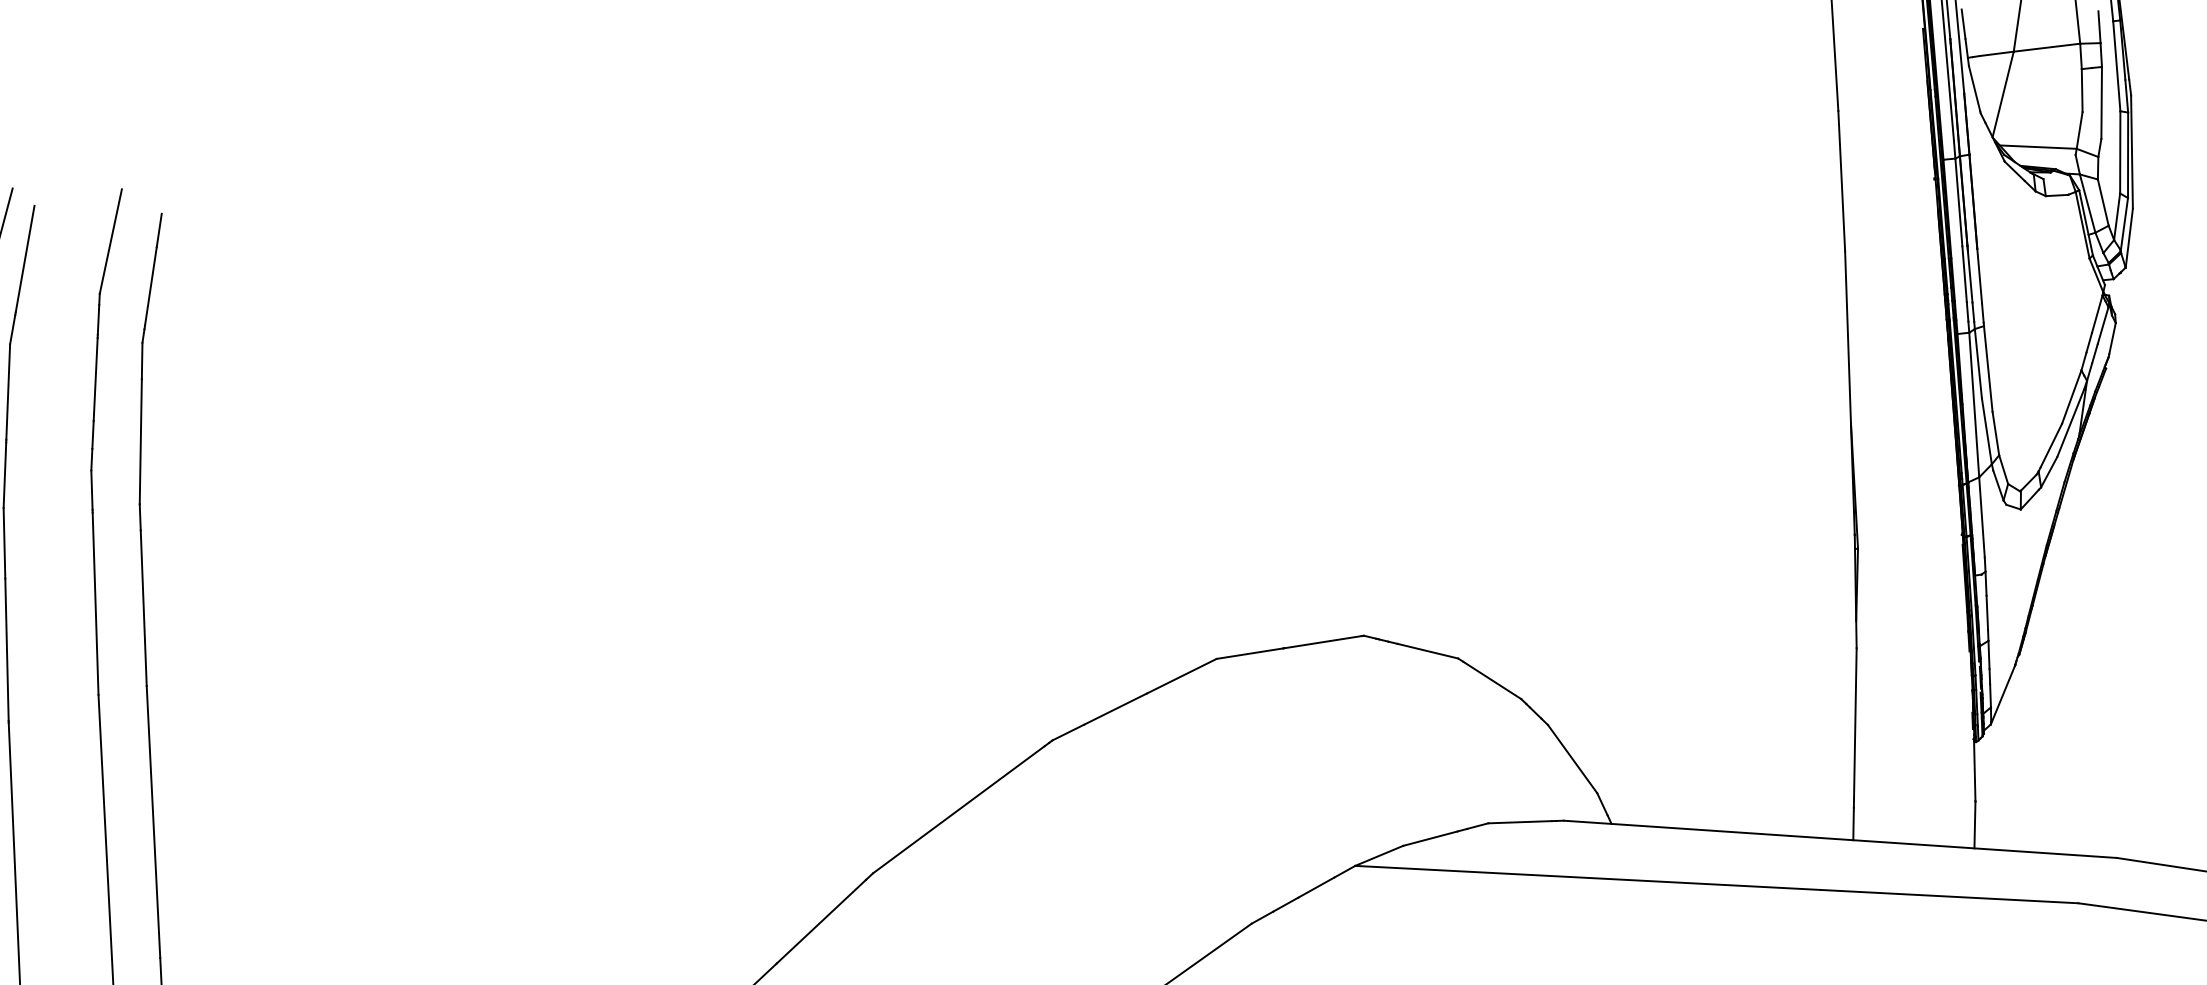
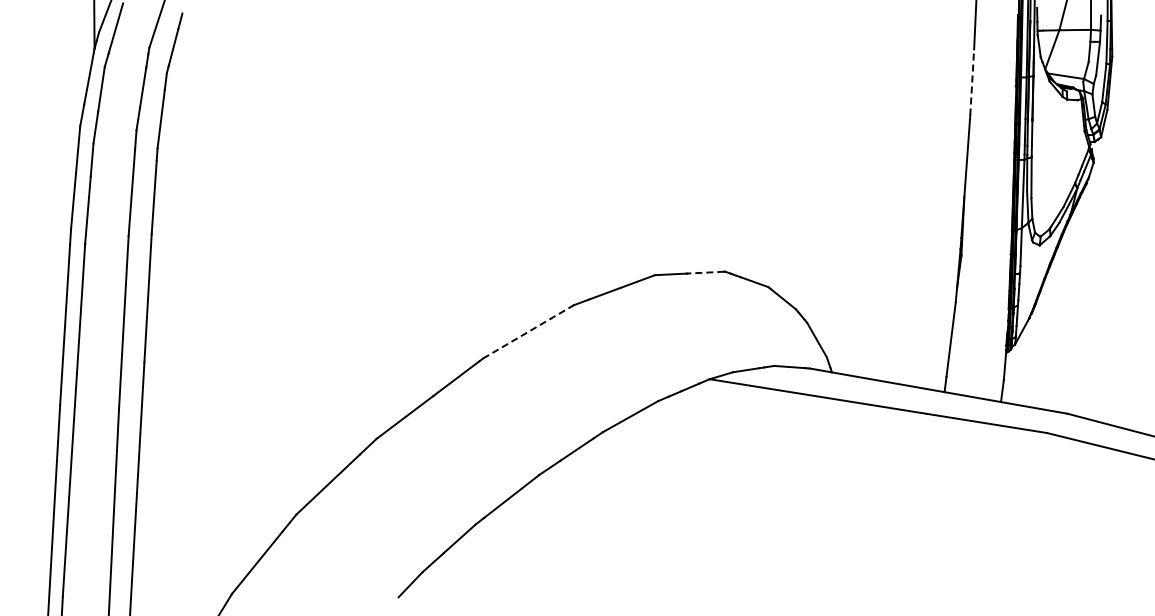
line: (1842, 179) -> (972, 81), solid -> dashed
line: (1322, 641) -> (705, 272), solid -> dashed
line: (958, 808) -> (526, 332), solid -> dashed

